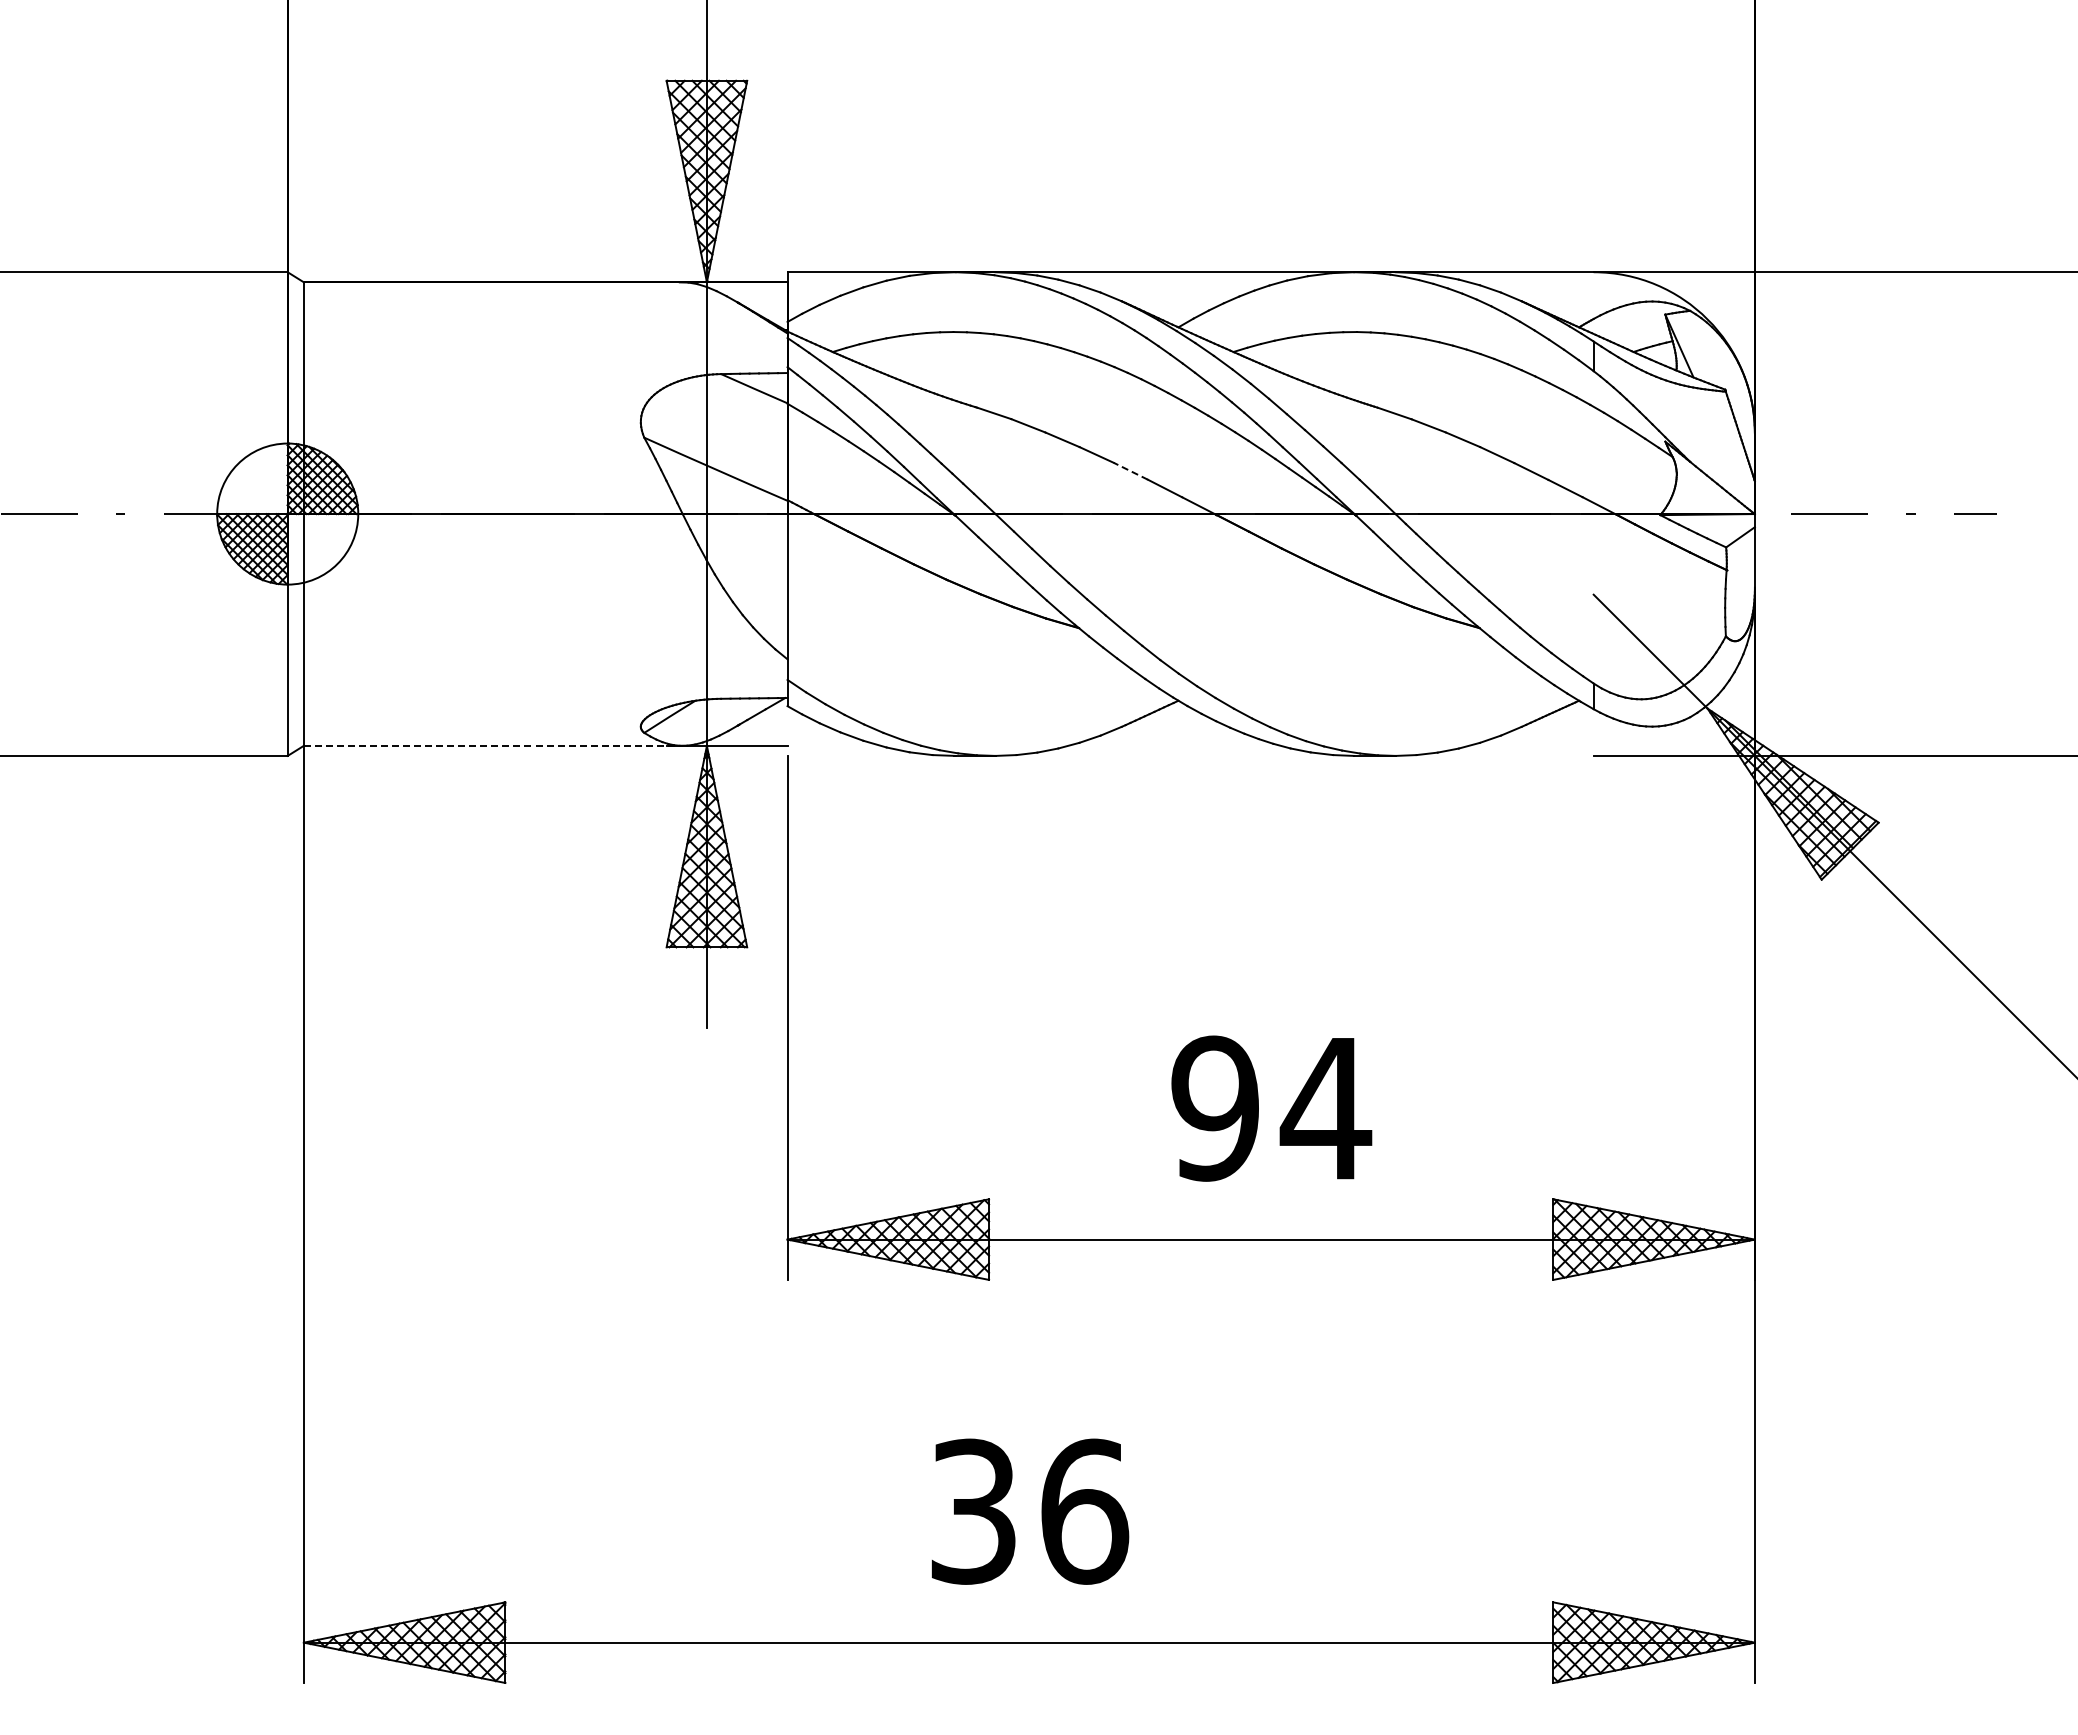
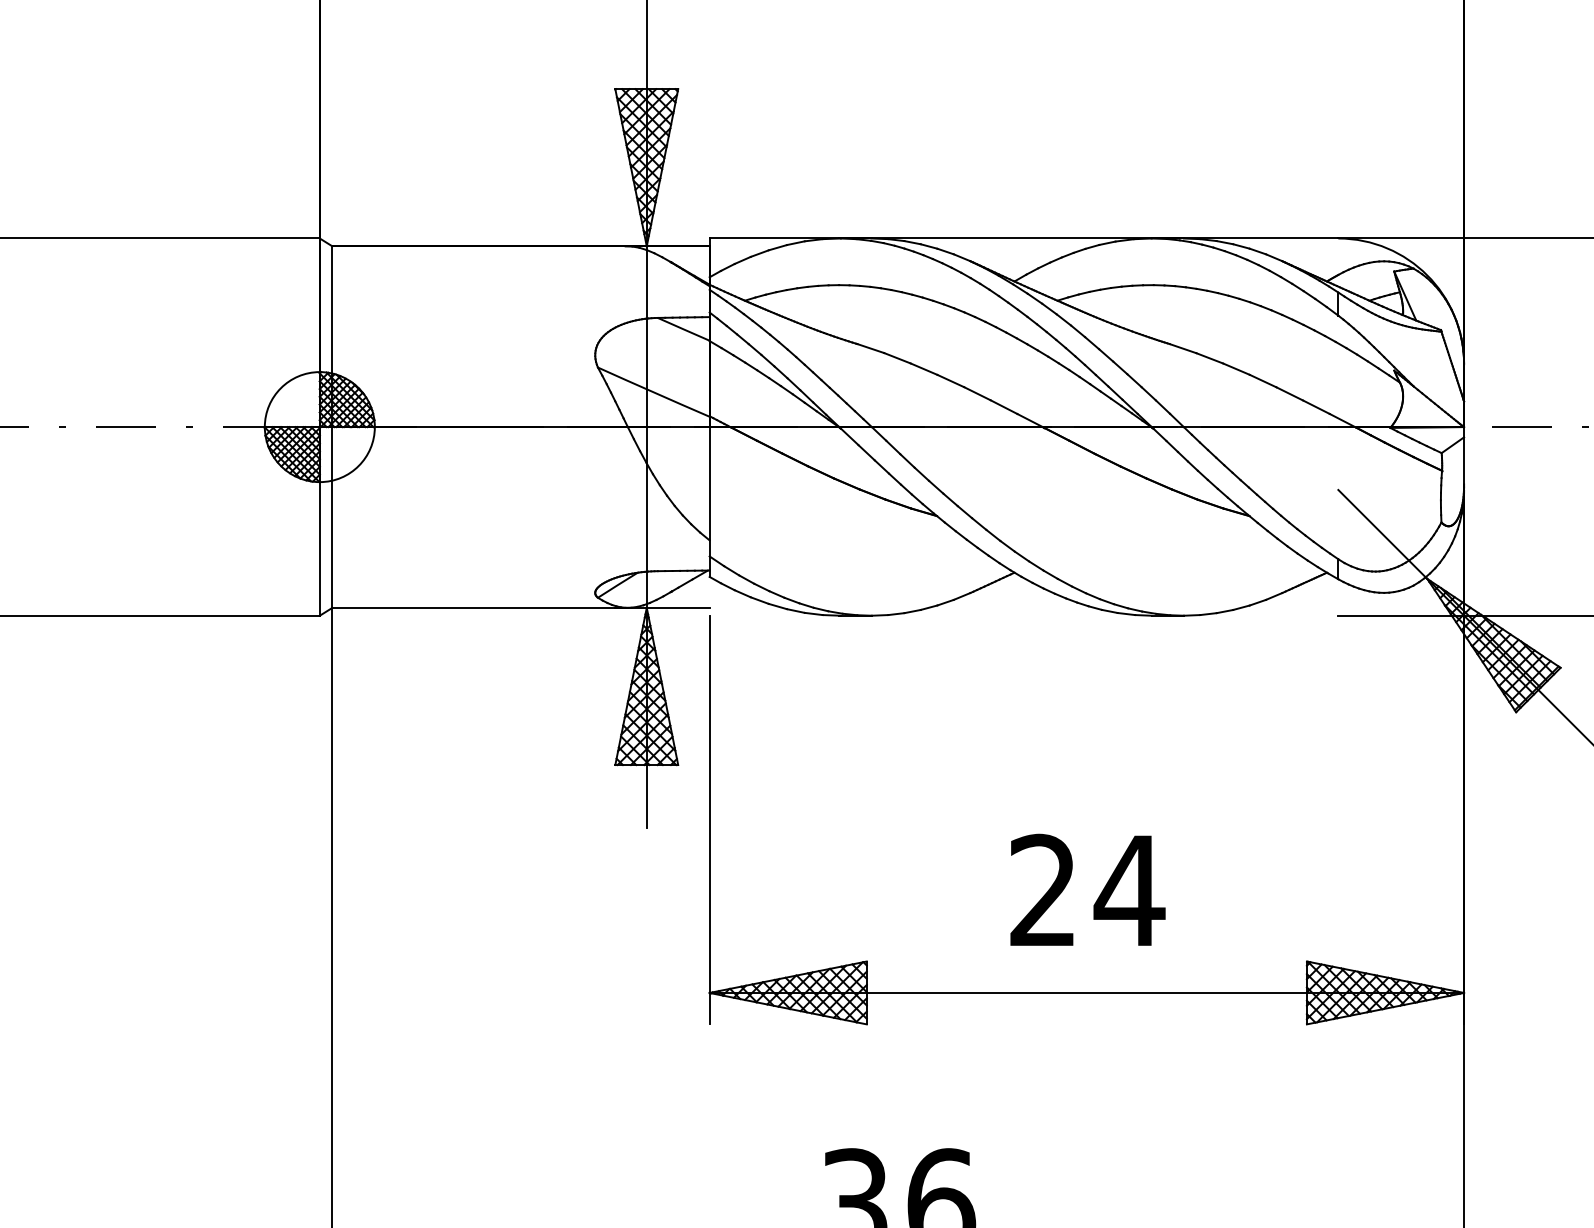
line: (1130, 471) -> (977, 393), dashed -> solid
line: (493, 745) -> (480, 607), dashed -> solid
text: (1214, 1108) -> (1042, 890), 94 -> 24

